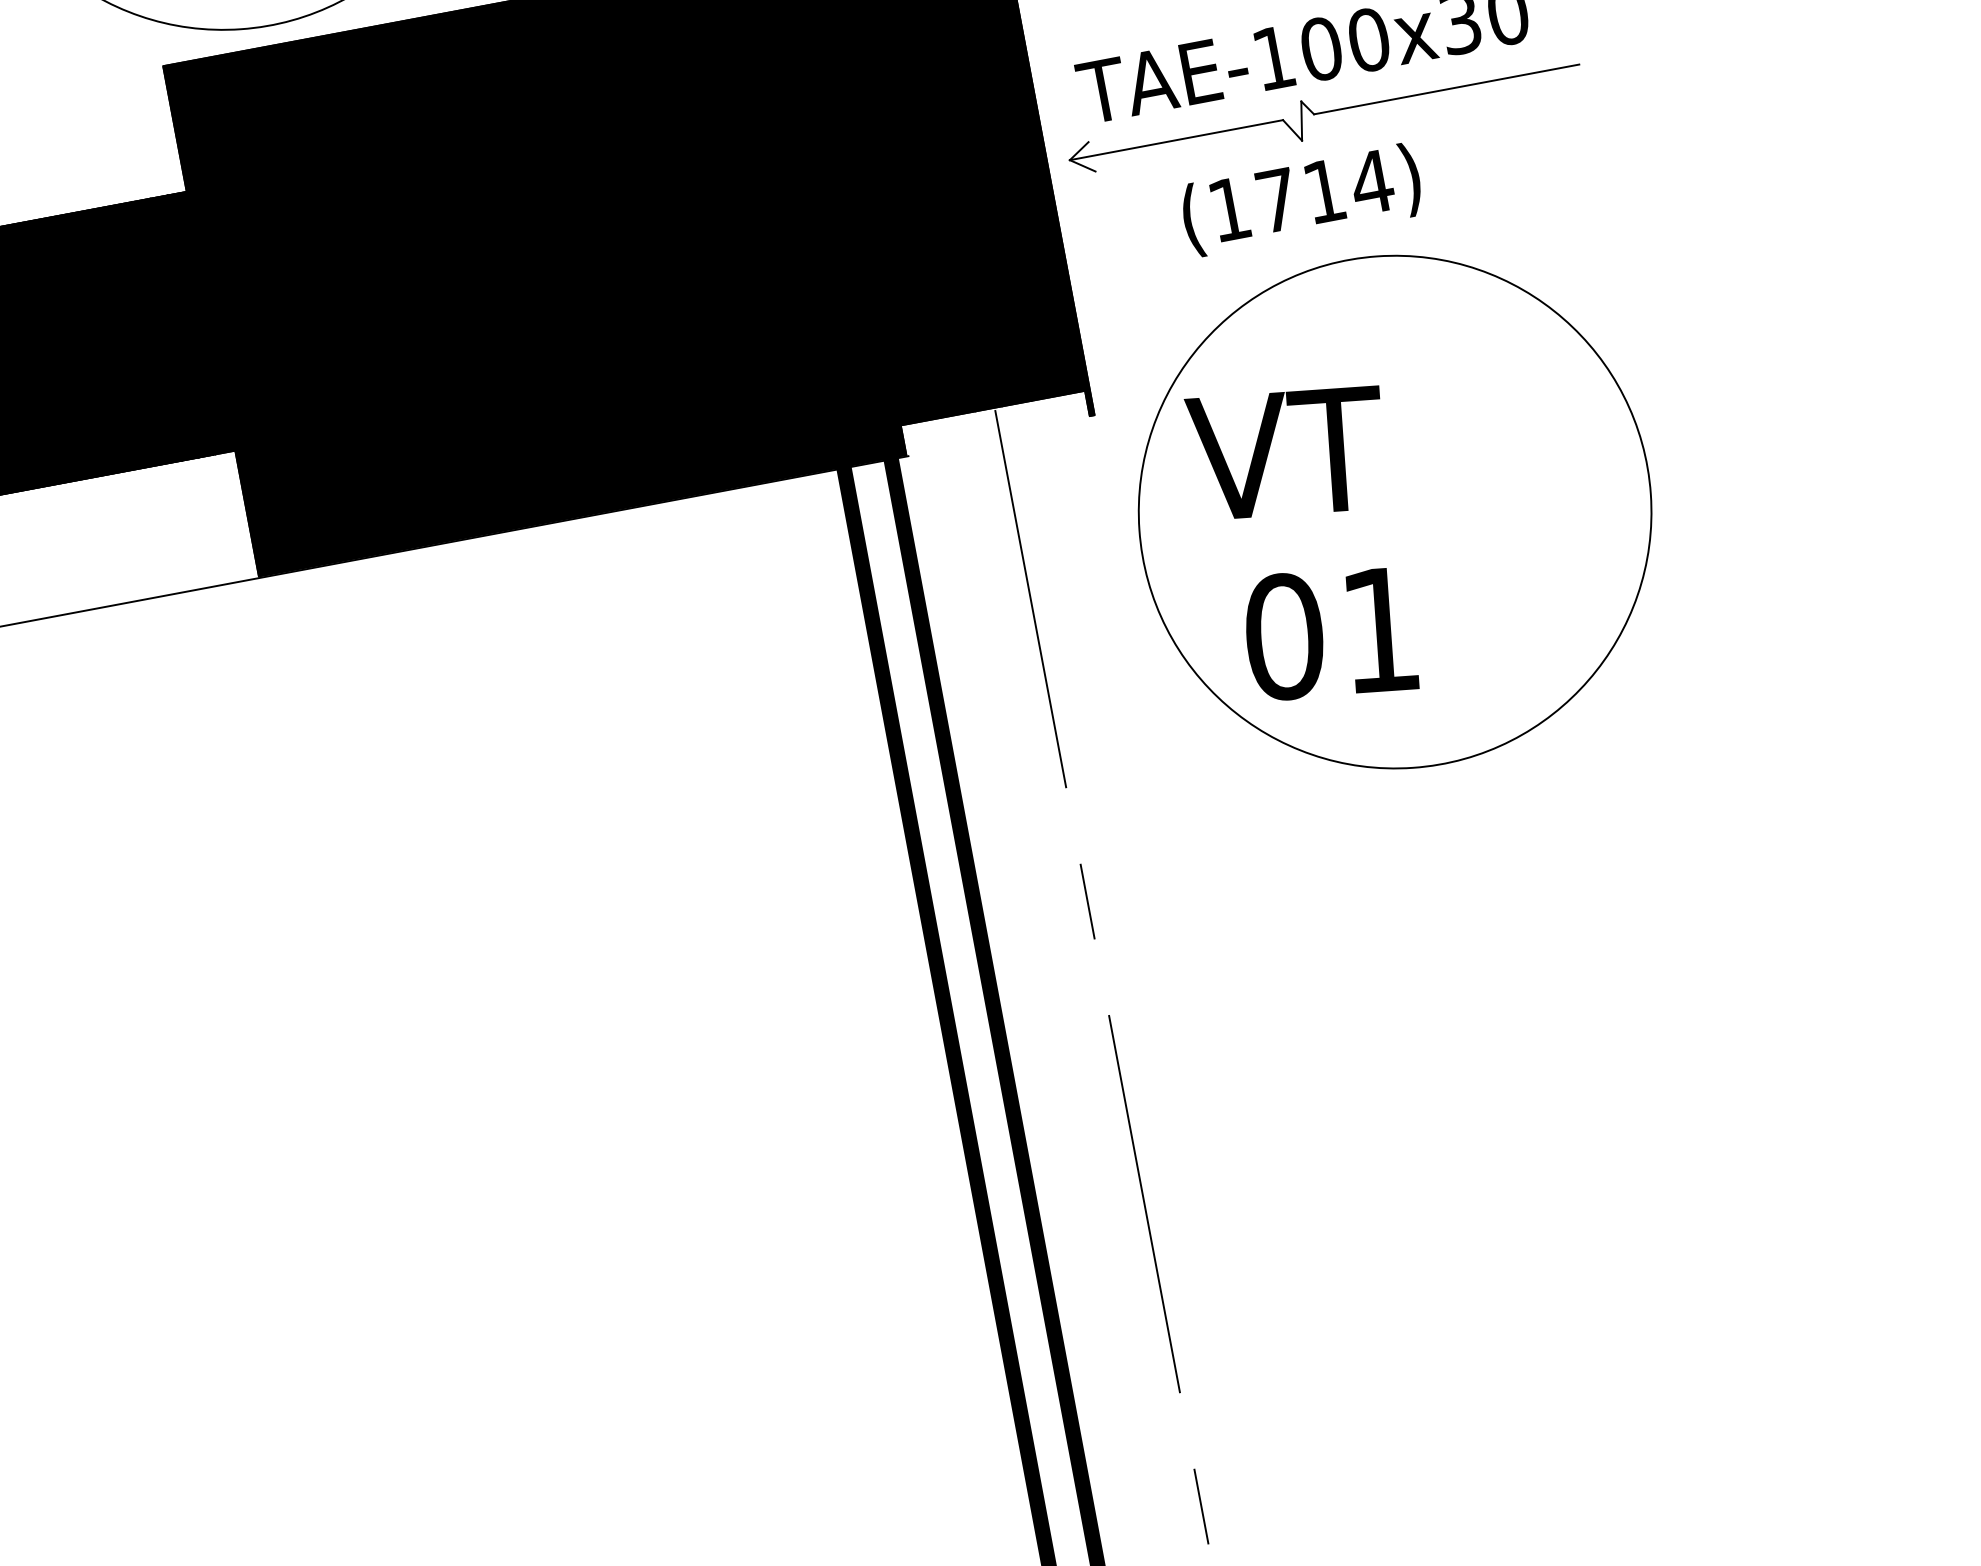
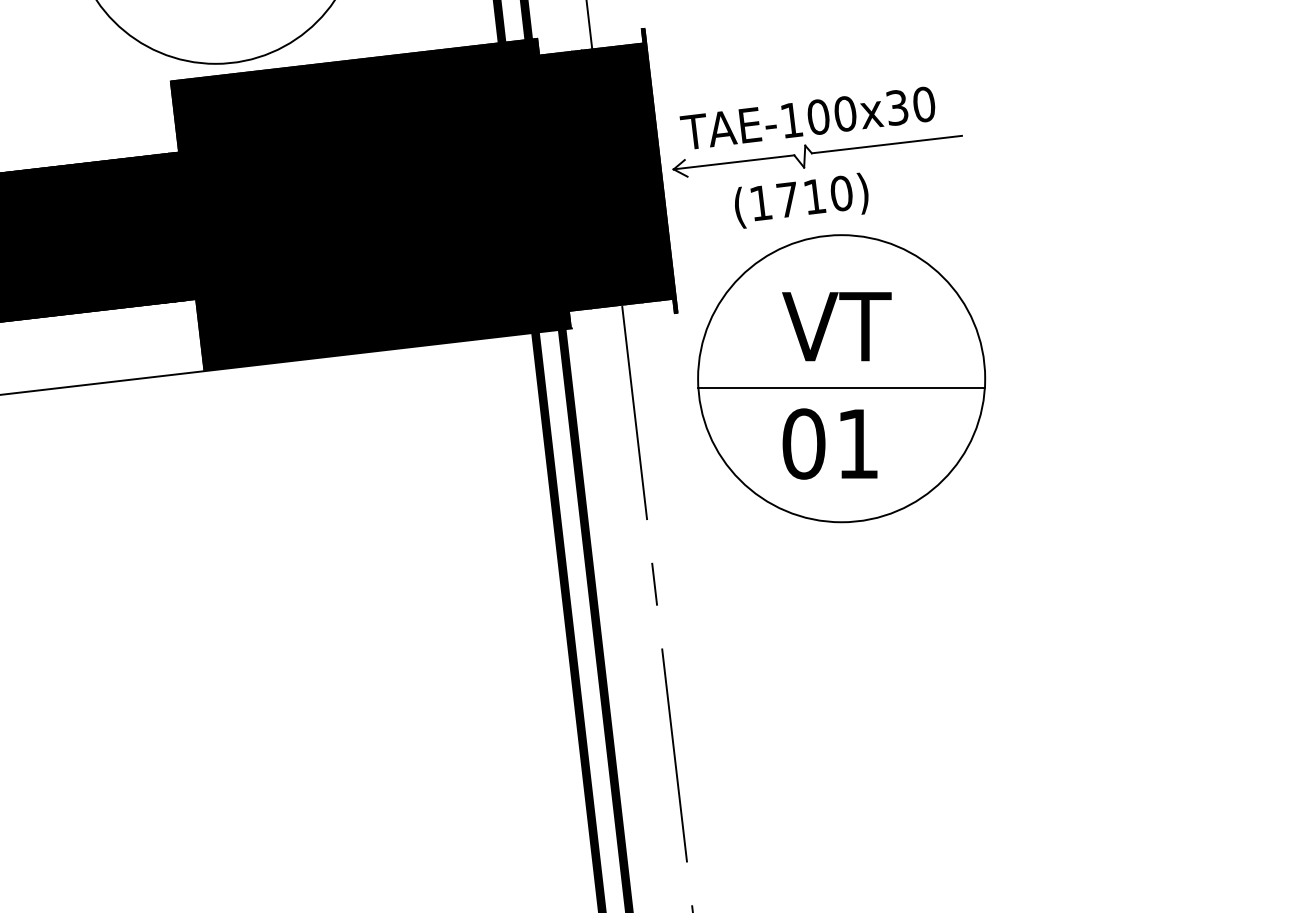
text: (1371, 182) -> (841, 193), (1714) -> (1710)
text: (1285, 453) -> (836, 326), moved
line: (1395, 527) -> (841, 387), added
text: (1329, 632) -> (829, 443), moved

